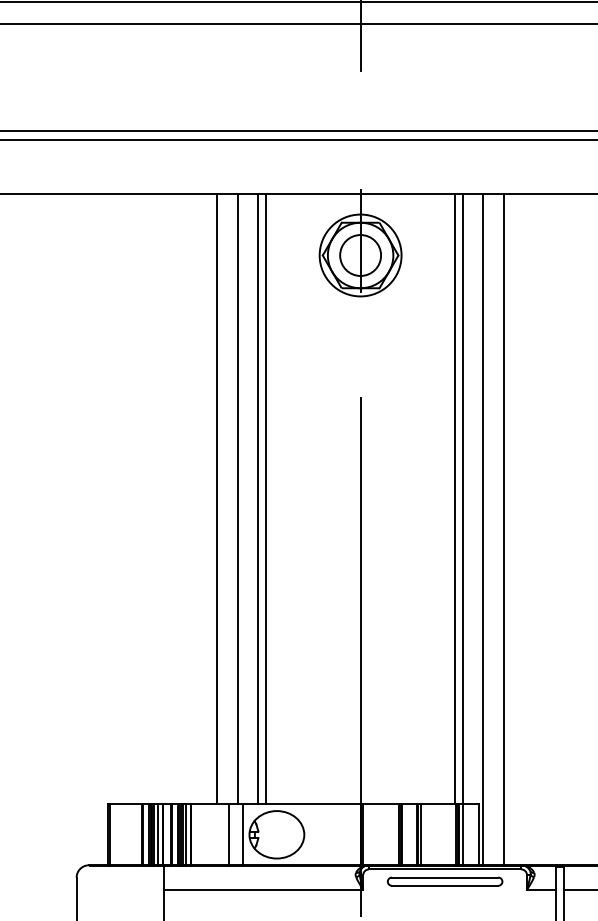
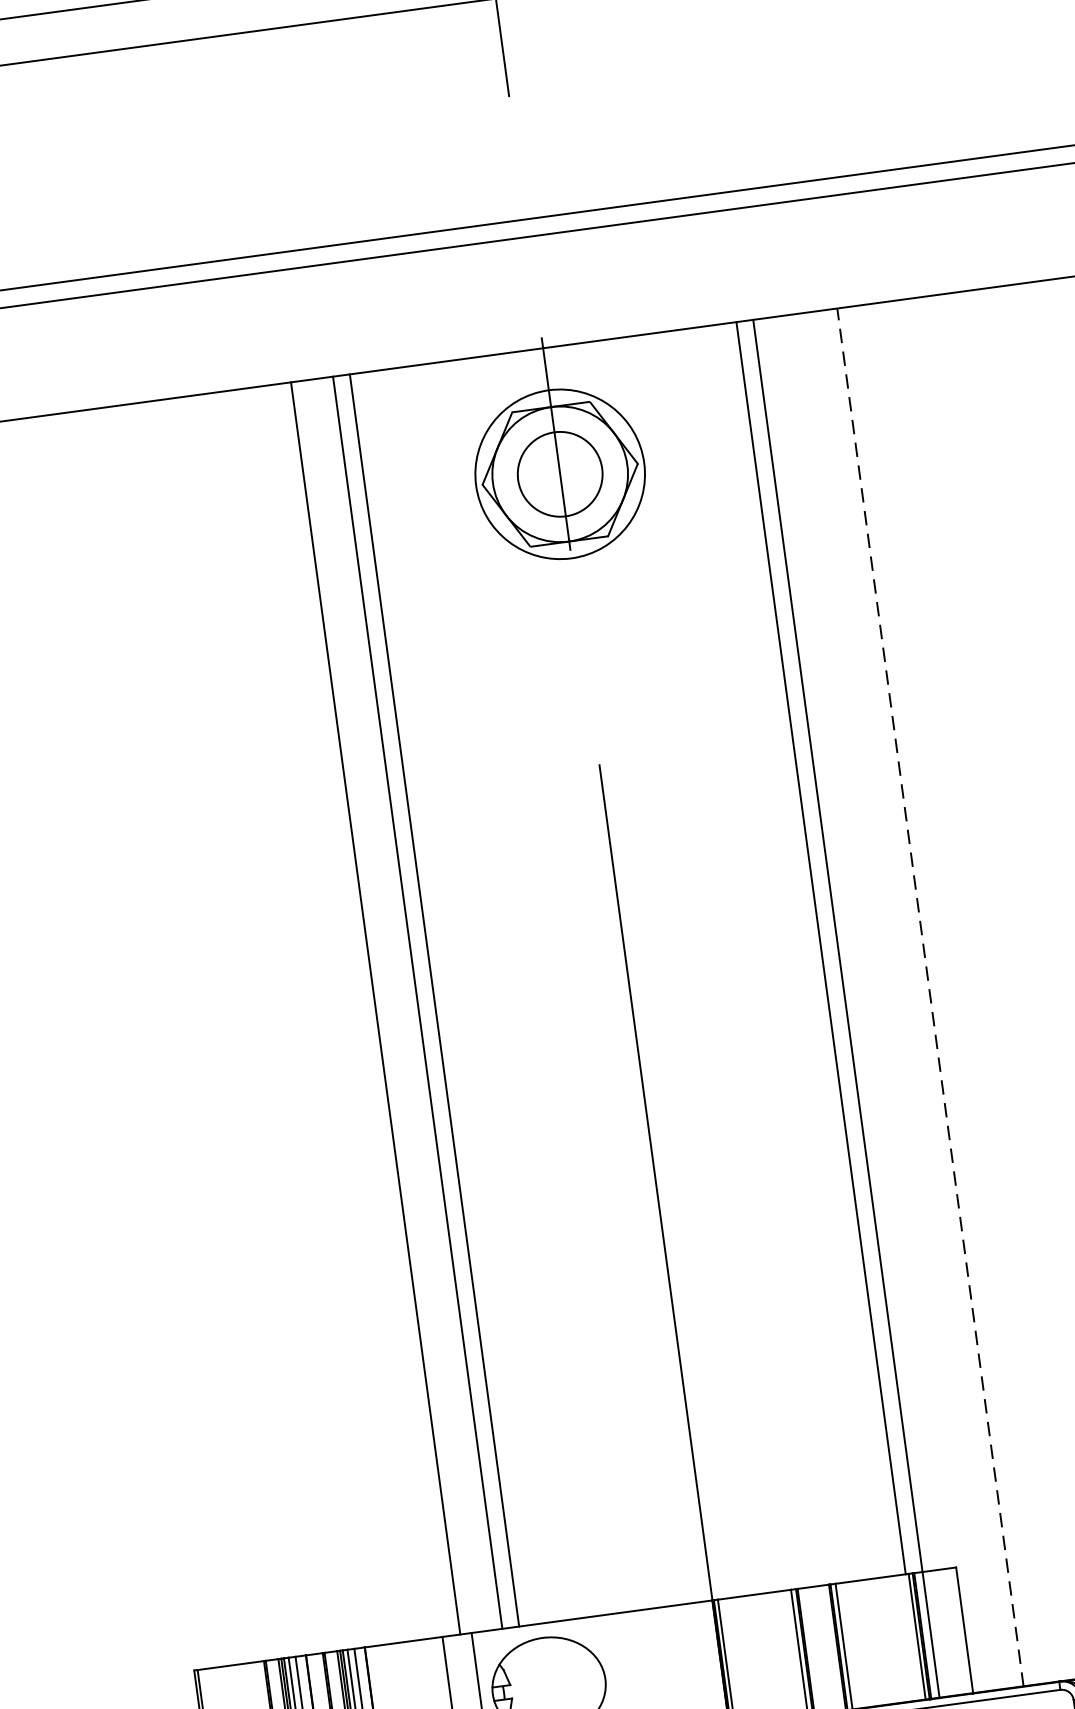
line: (217, 499) -> (334, 1014), removed
line: (483, 529) -> (888, 1002), removed
line: (503, 529) -> (929, 997), solid -> dashed

